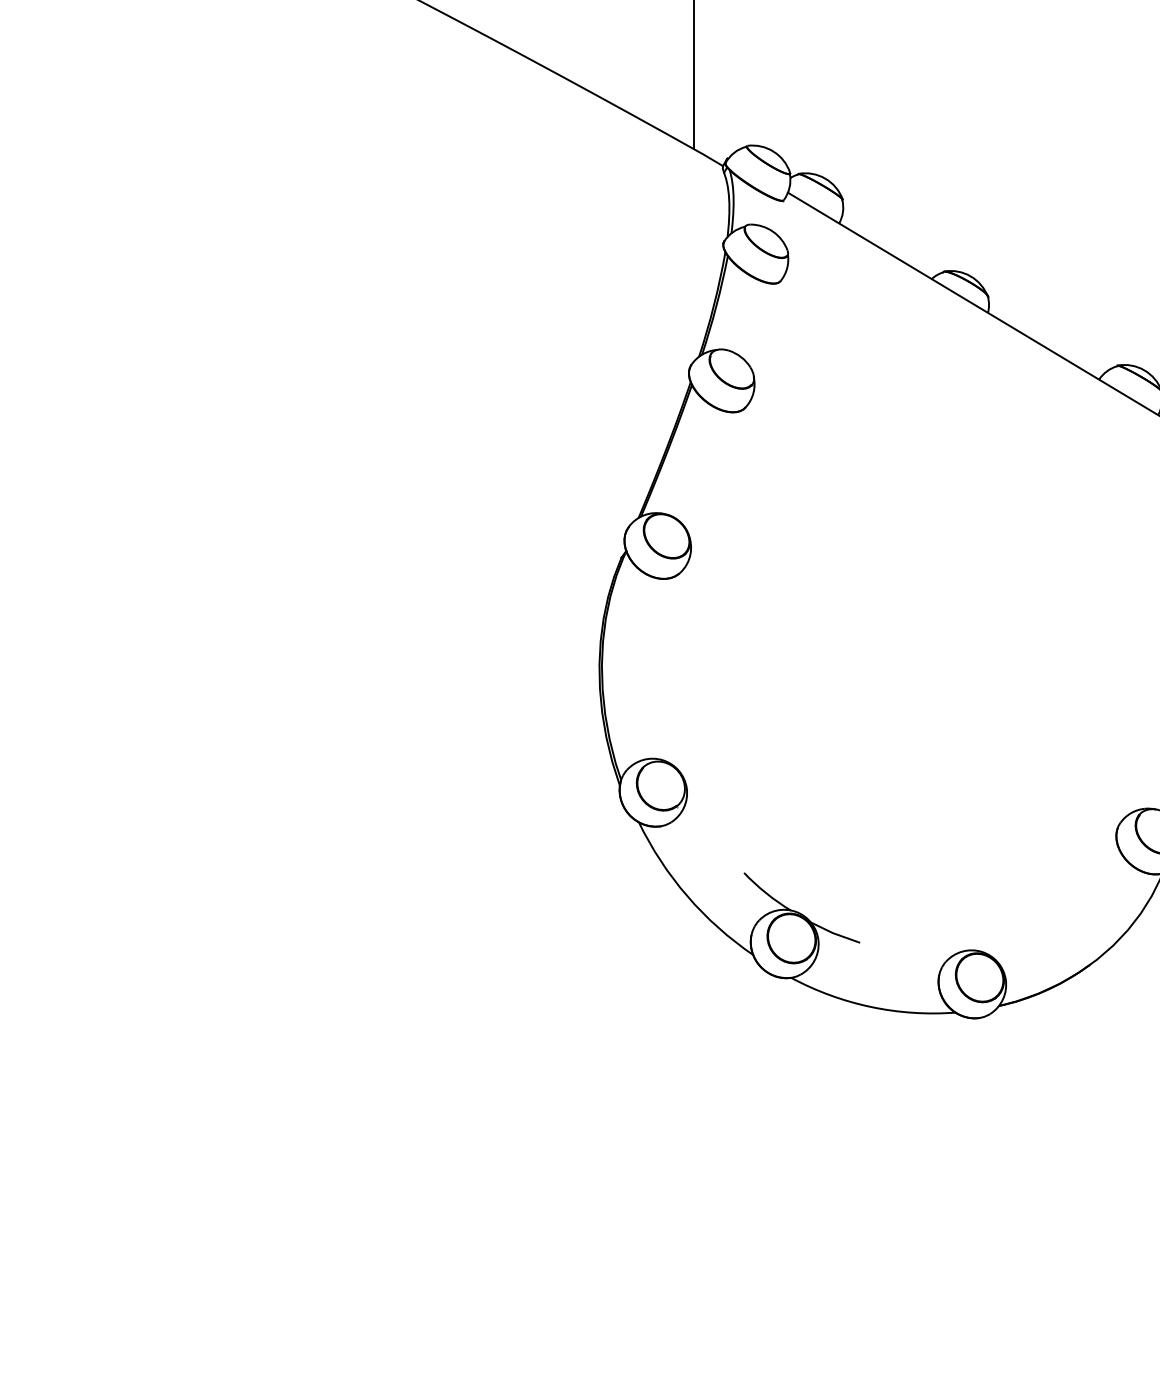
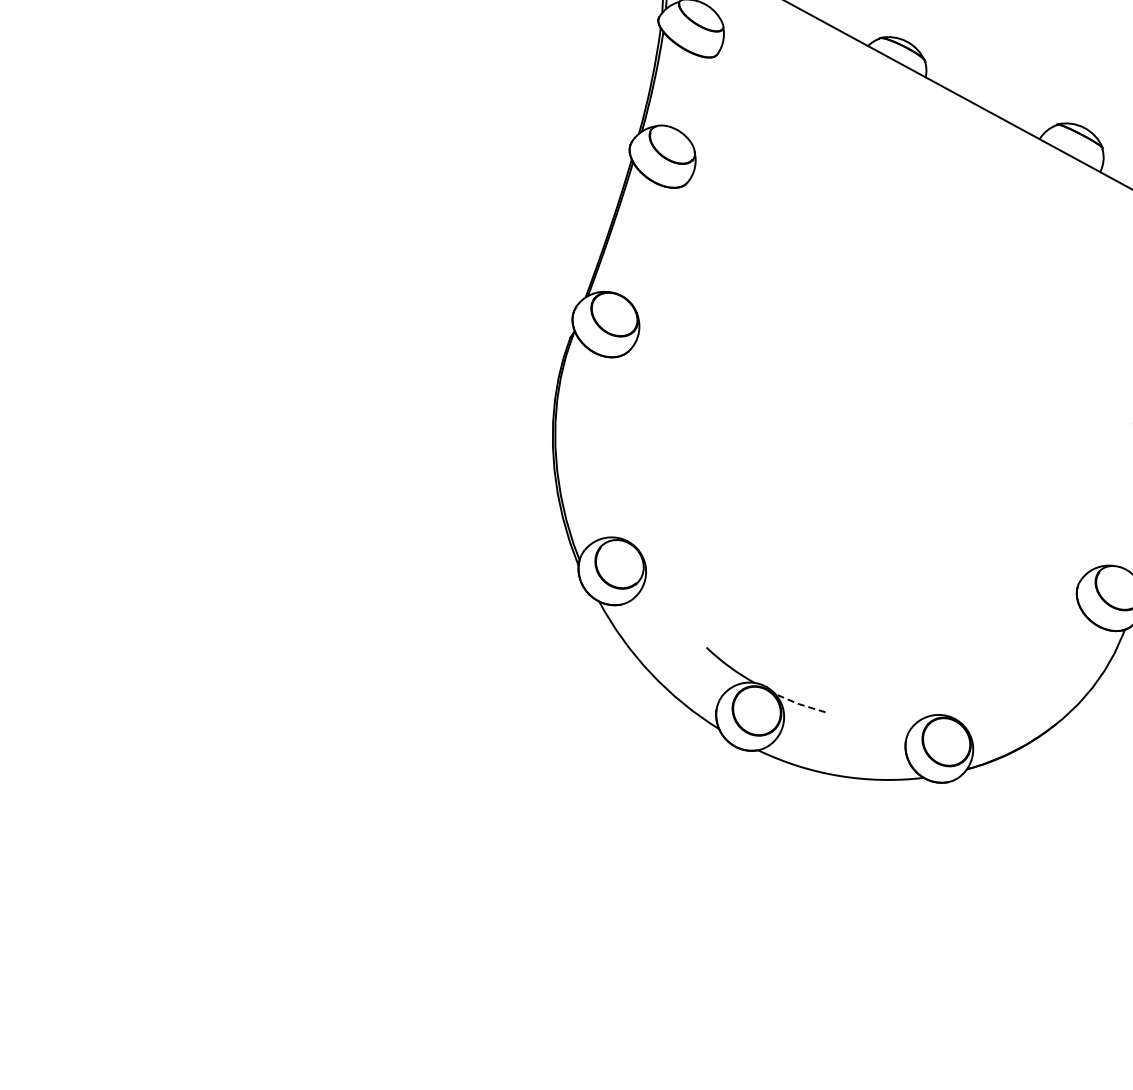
line: (834, 933) -> (799, 704), solid -> dashed

